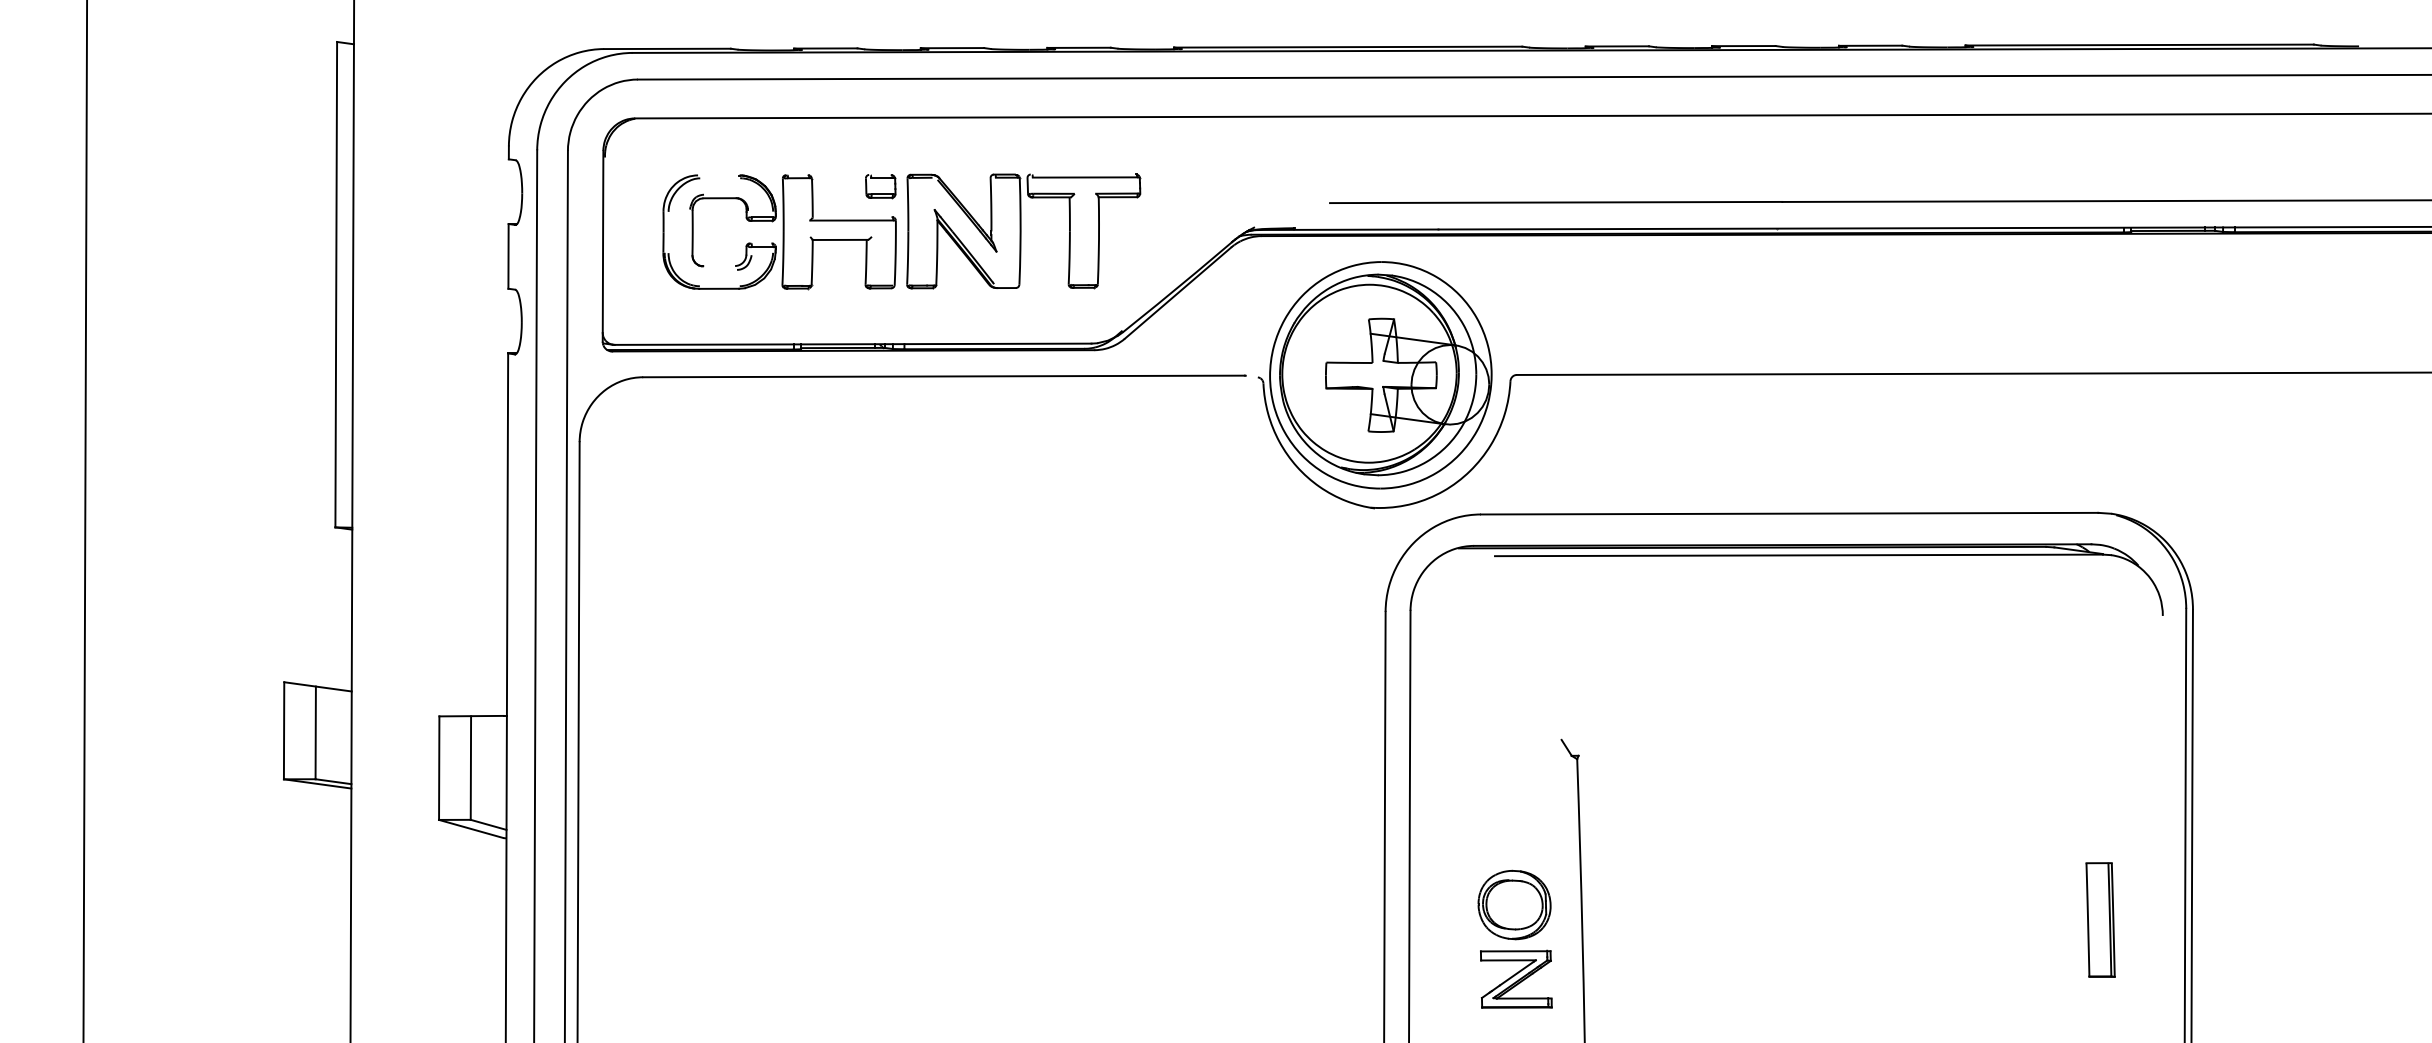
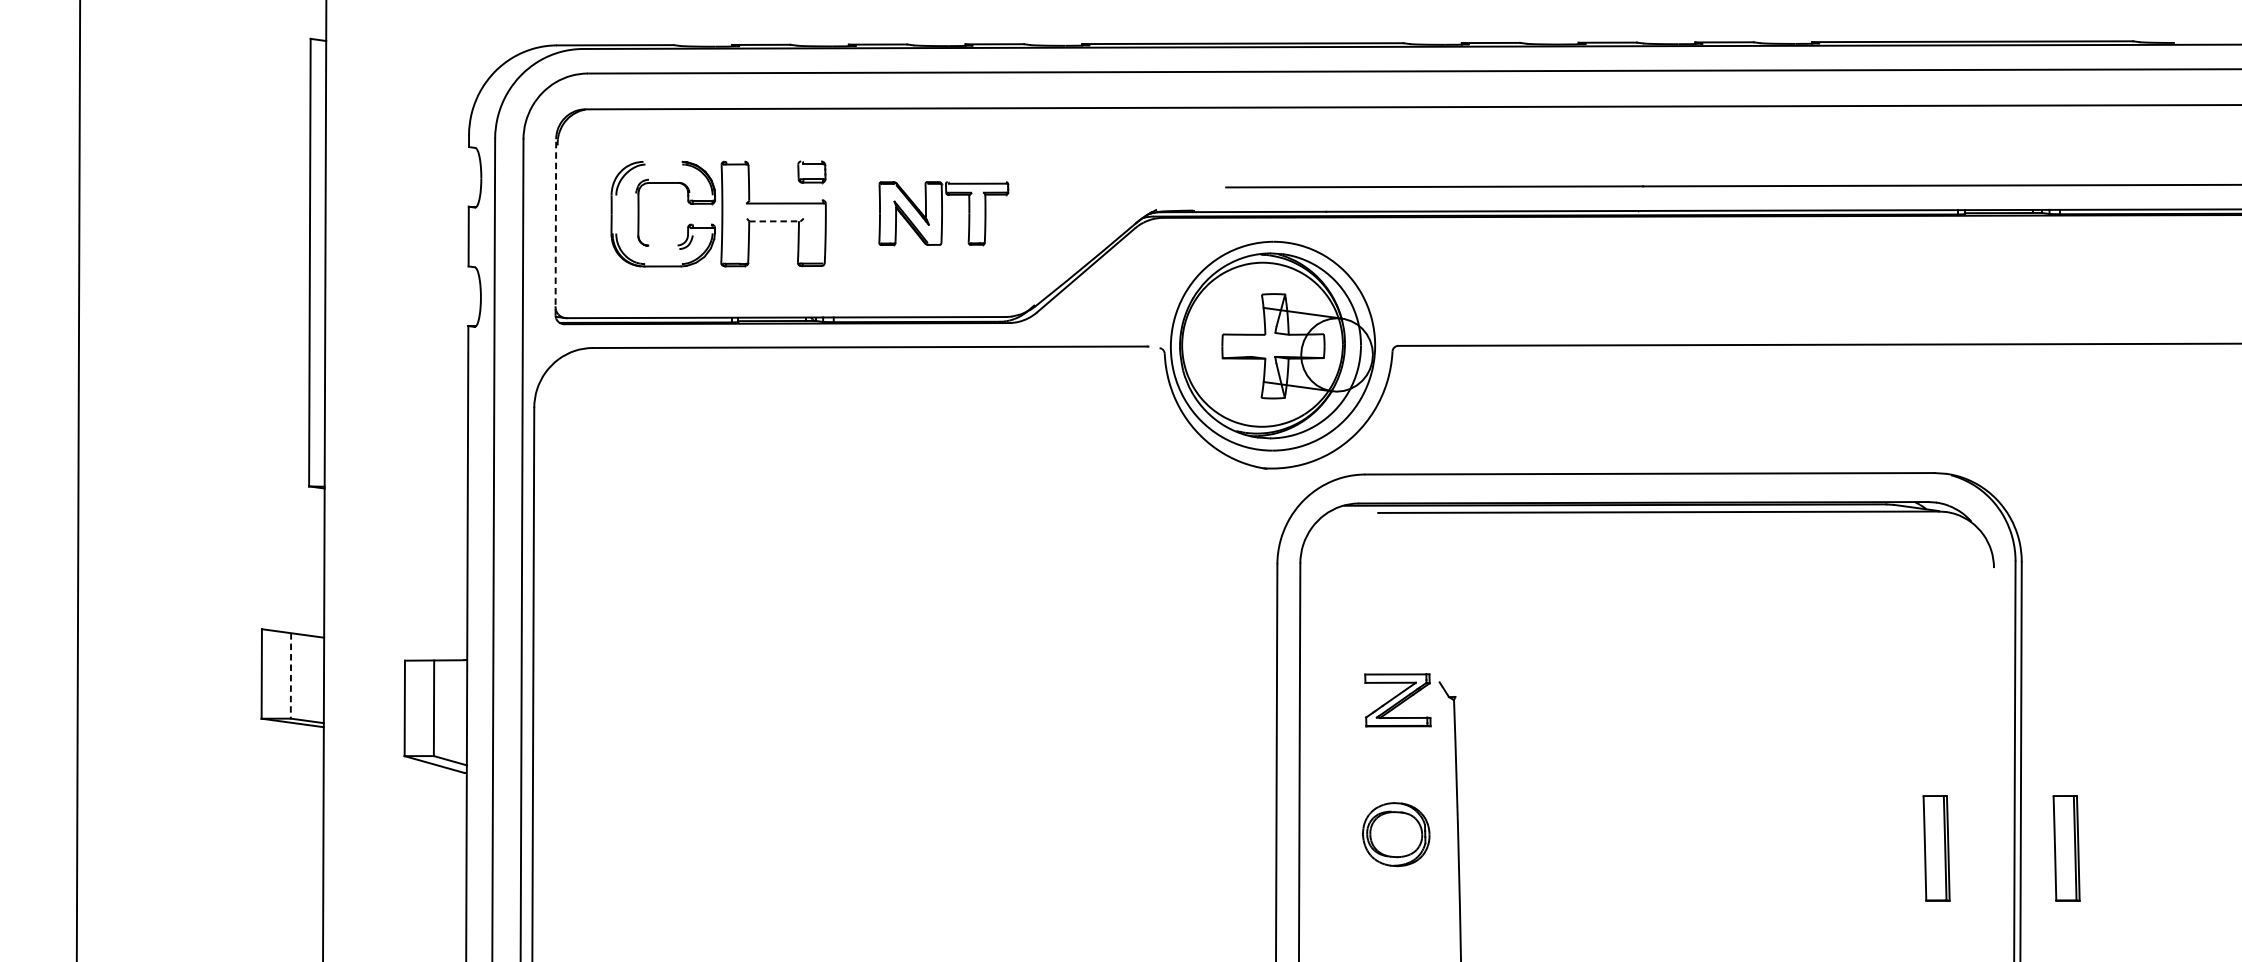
part: (1023, 231) -> (943, 213), size x0.6
line: (840, 239) -> (774, 220), solid -> dashed
line: (603, 245) -> (556, 226), solid -> dashed
line: (315, 733) -> (290, 676), solid -> dashed
part: (2241, 919) -> (2066, 847), added
part: (1516, 978) -> (1398, 699), moved

